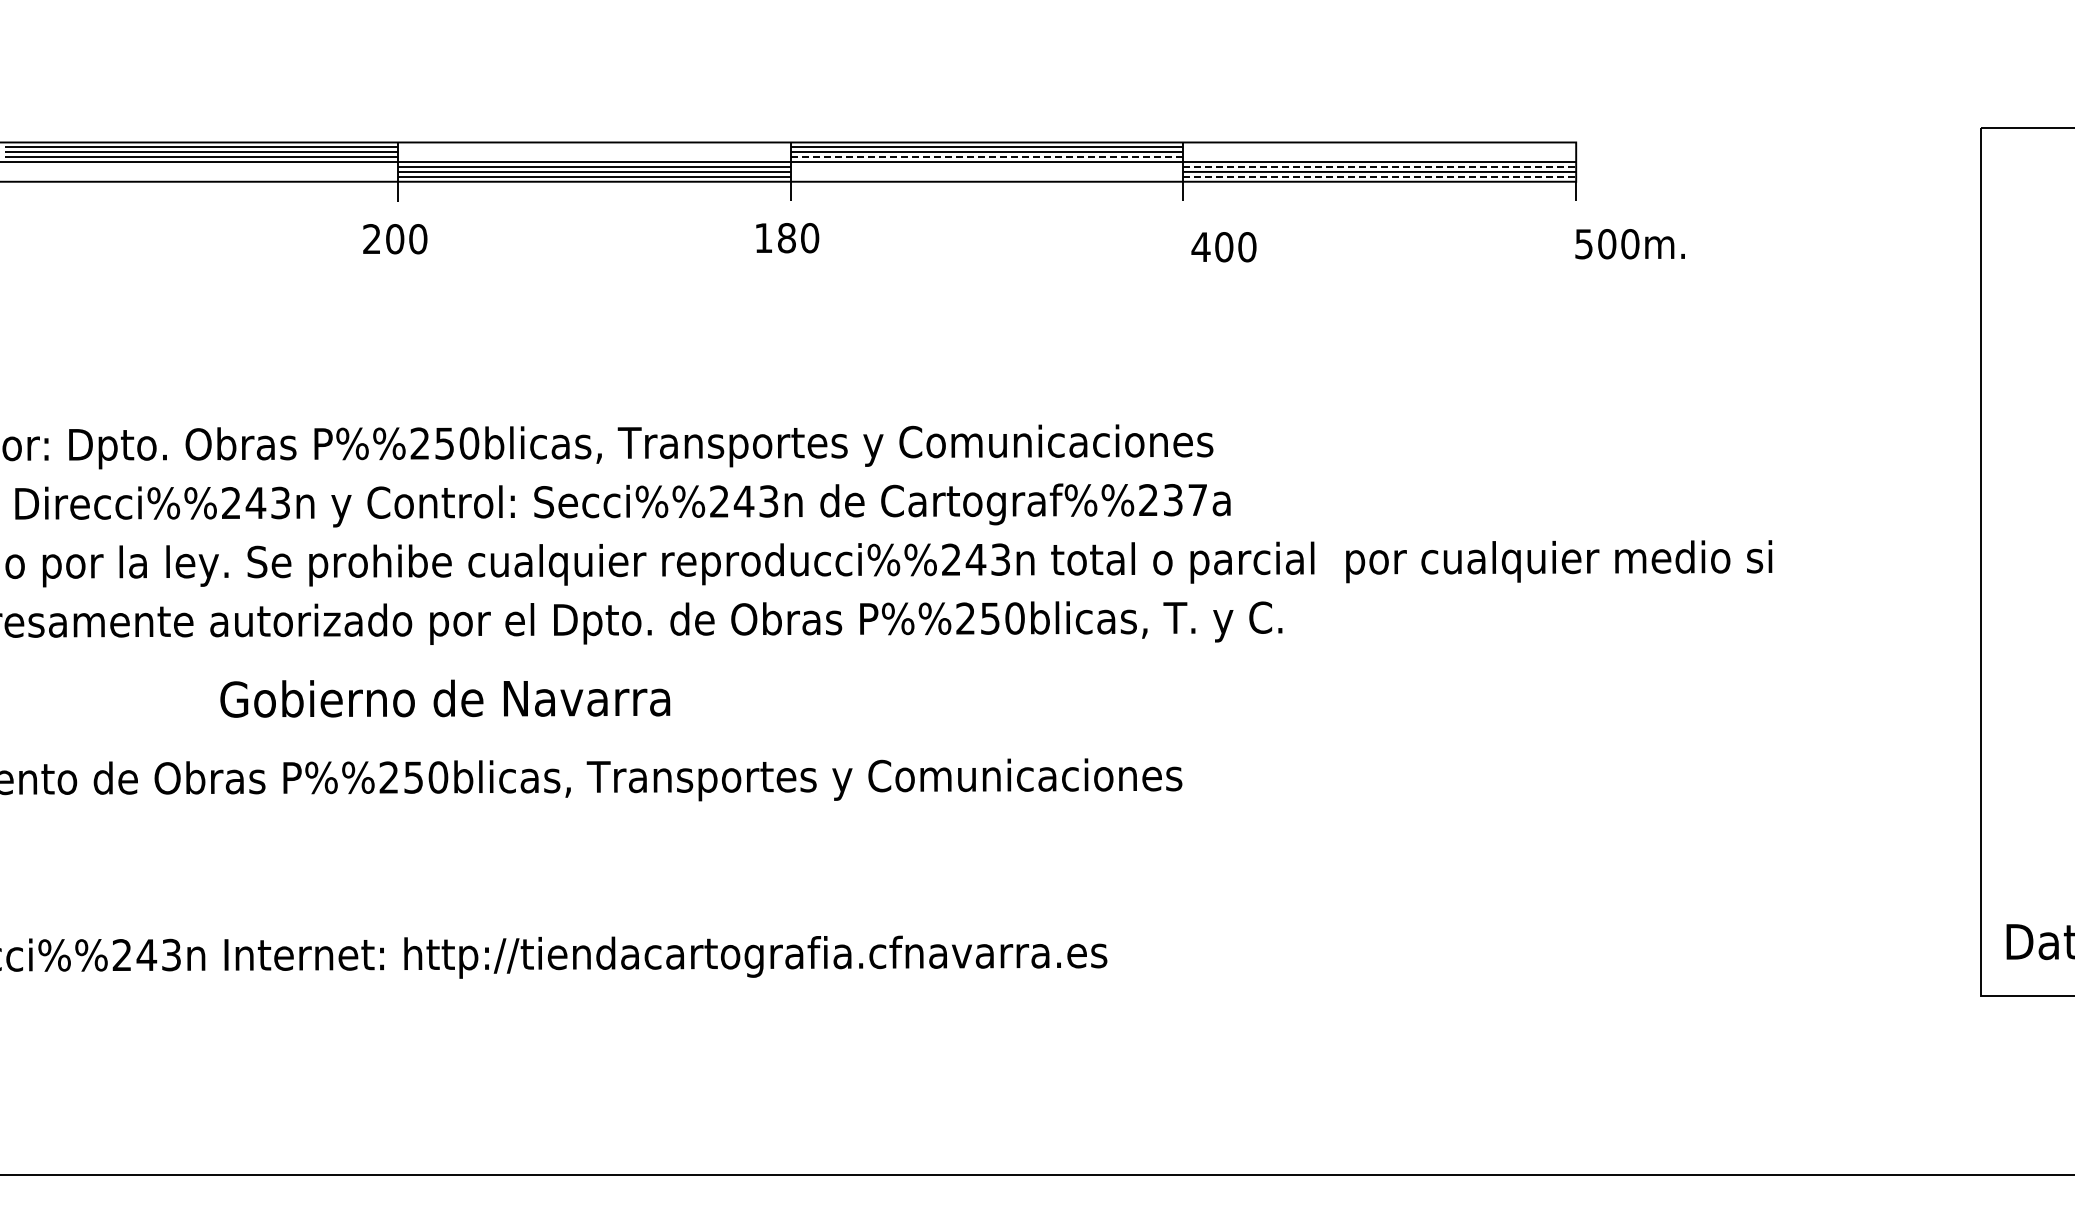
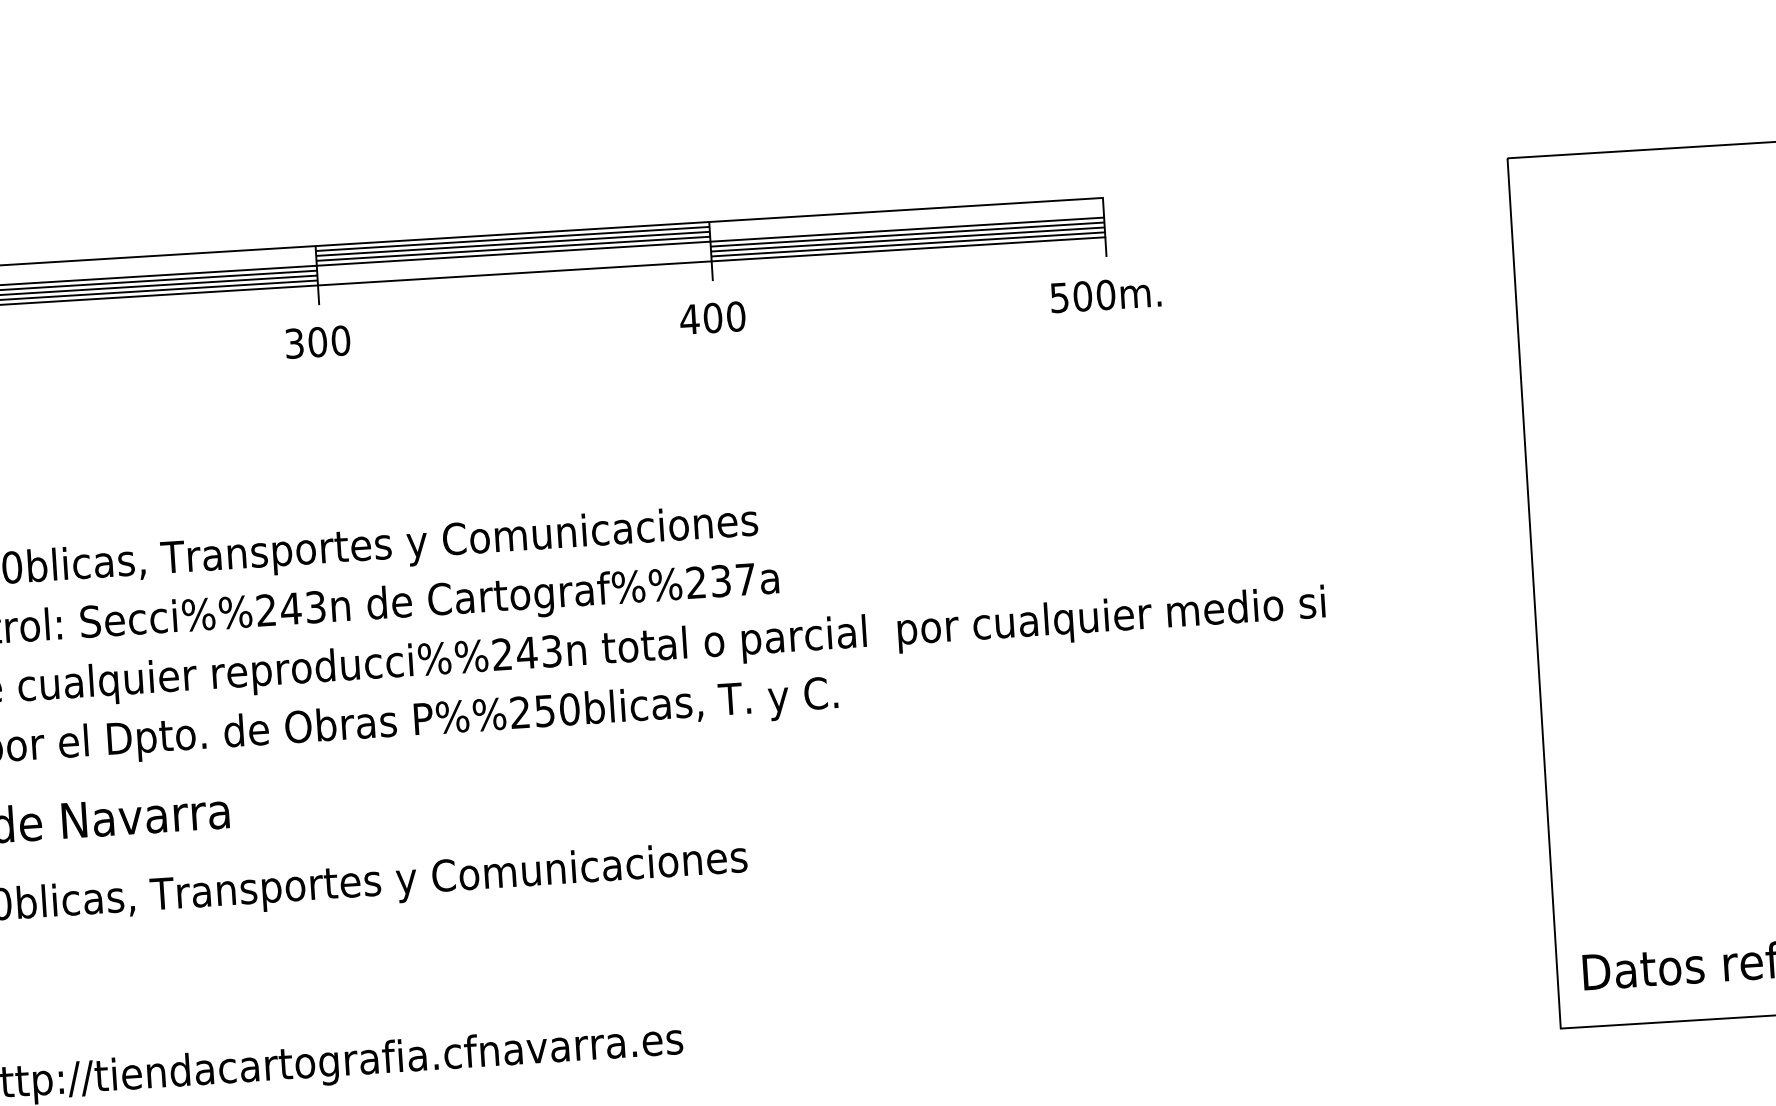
line: (987, 157) -> (513, 249), dashed -> solid
line: (1380, 167) -> (908, 235), dashed -> solid
line: (1380, 176) -> (908, 244), dashed -> solid
text: (775, 238) -> (306, 343), 180 -> 300
text: (1629, 244) -> (1105, 295), moved
text: (1223, 247) -> (712, 318), moved

